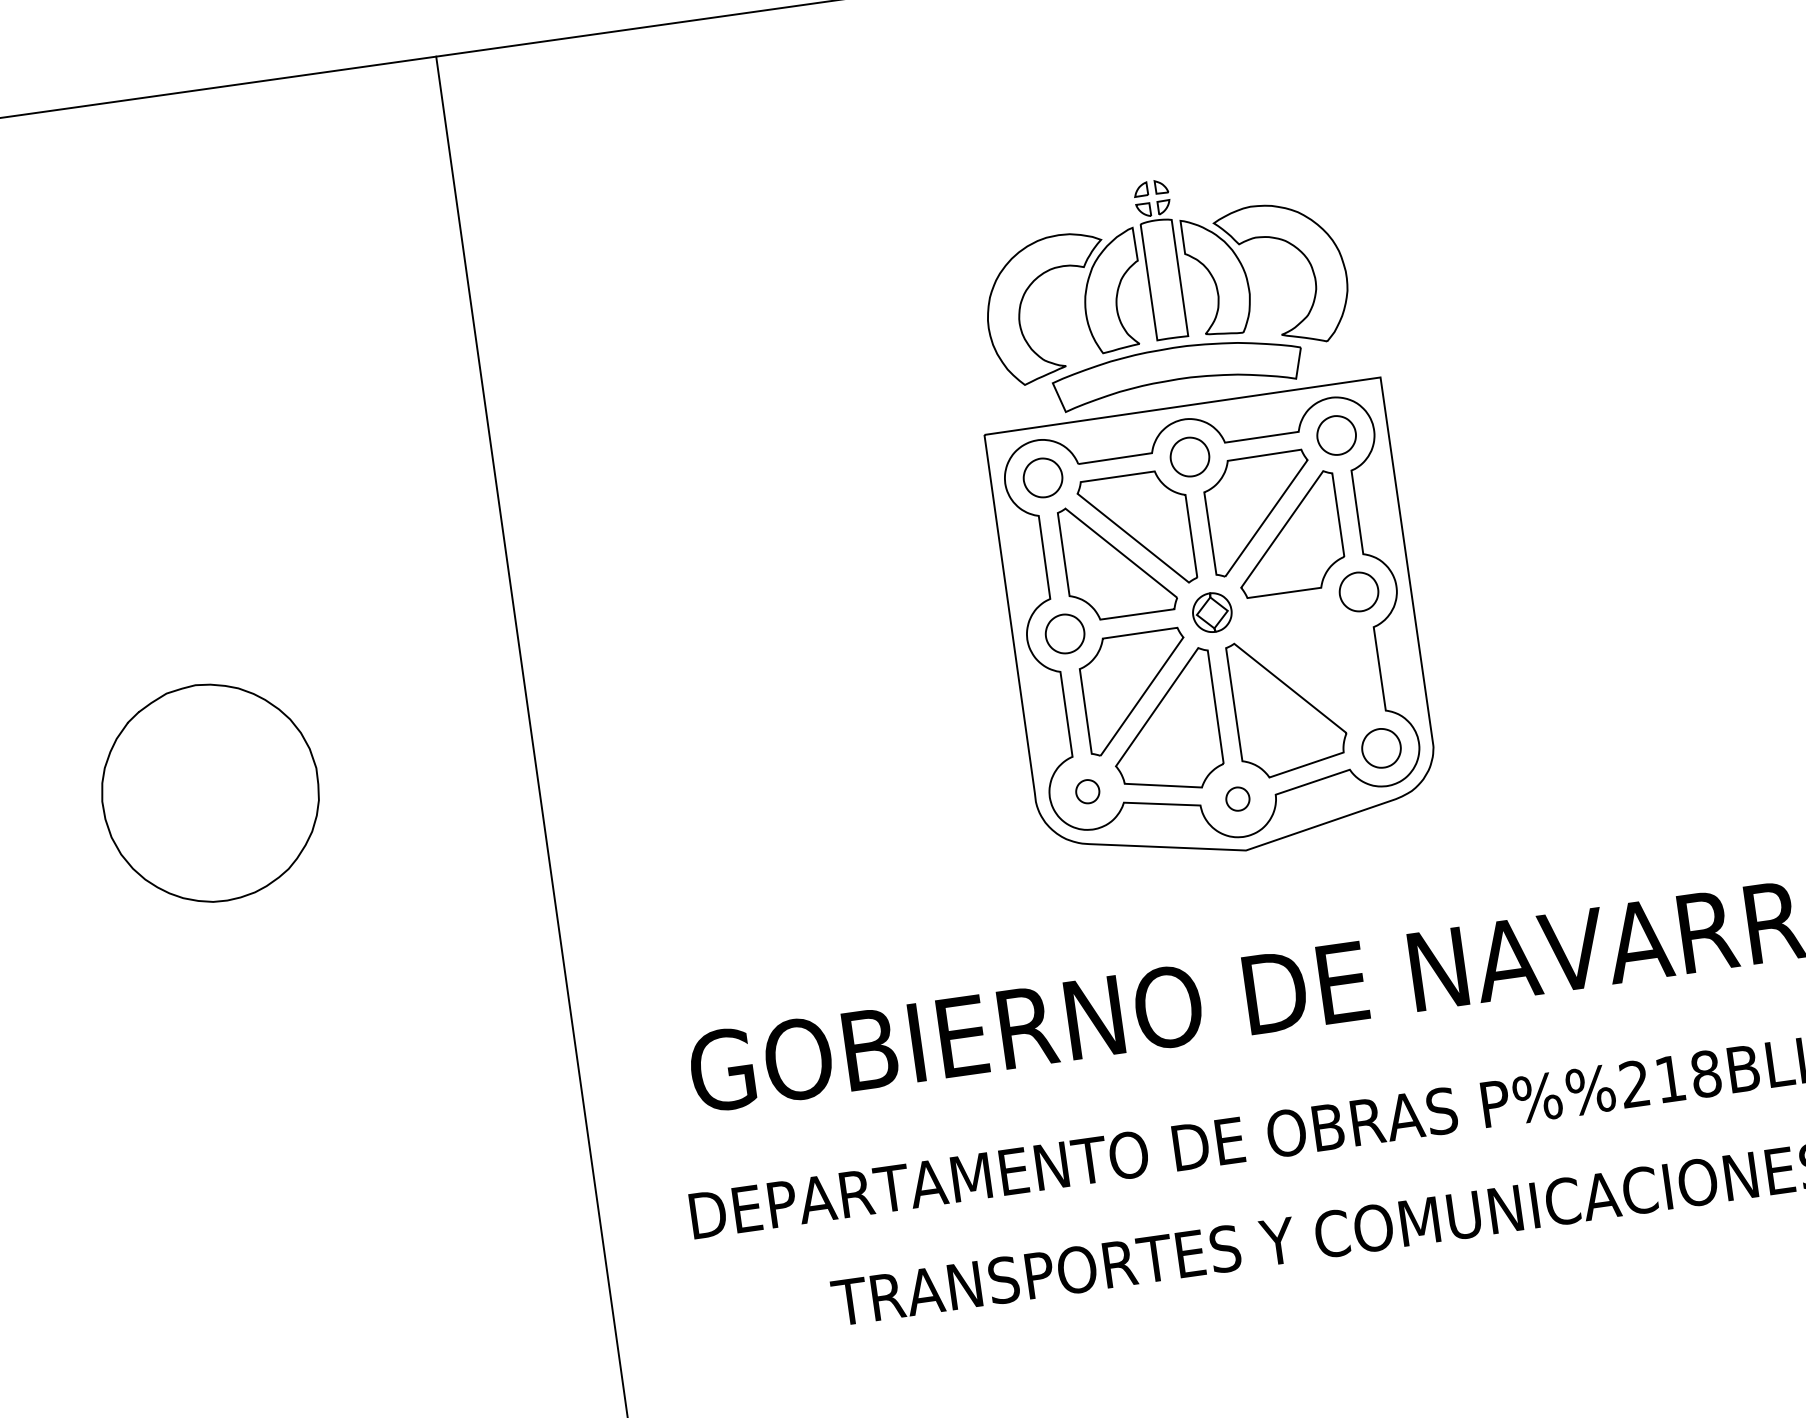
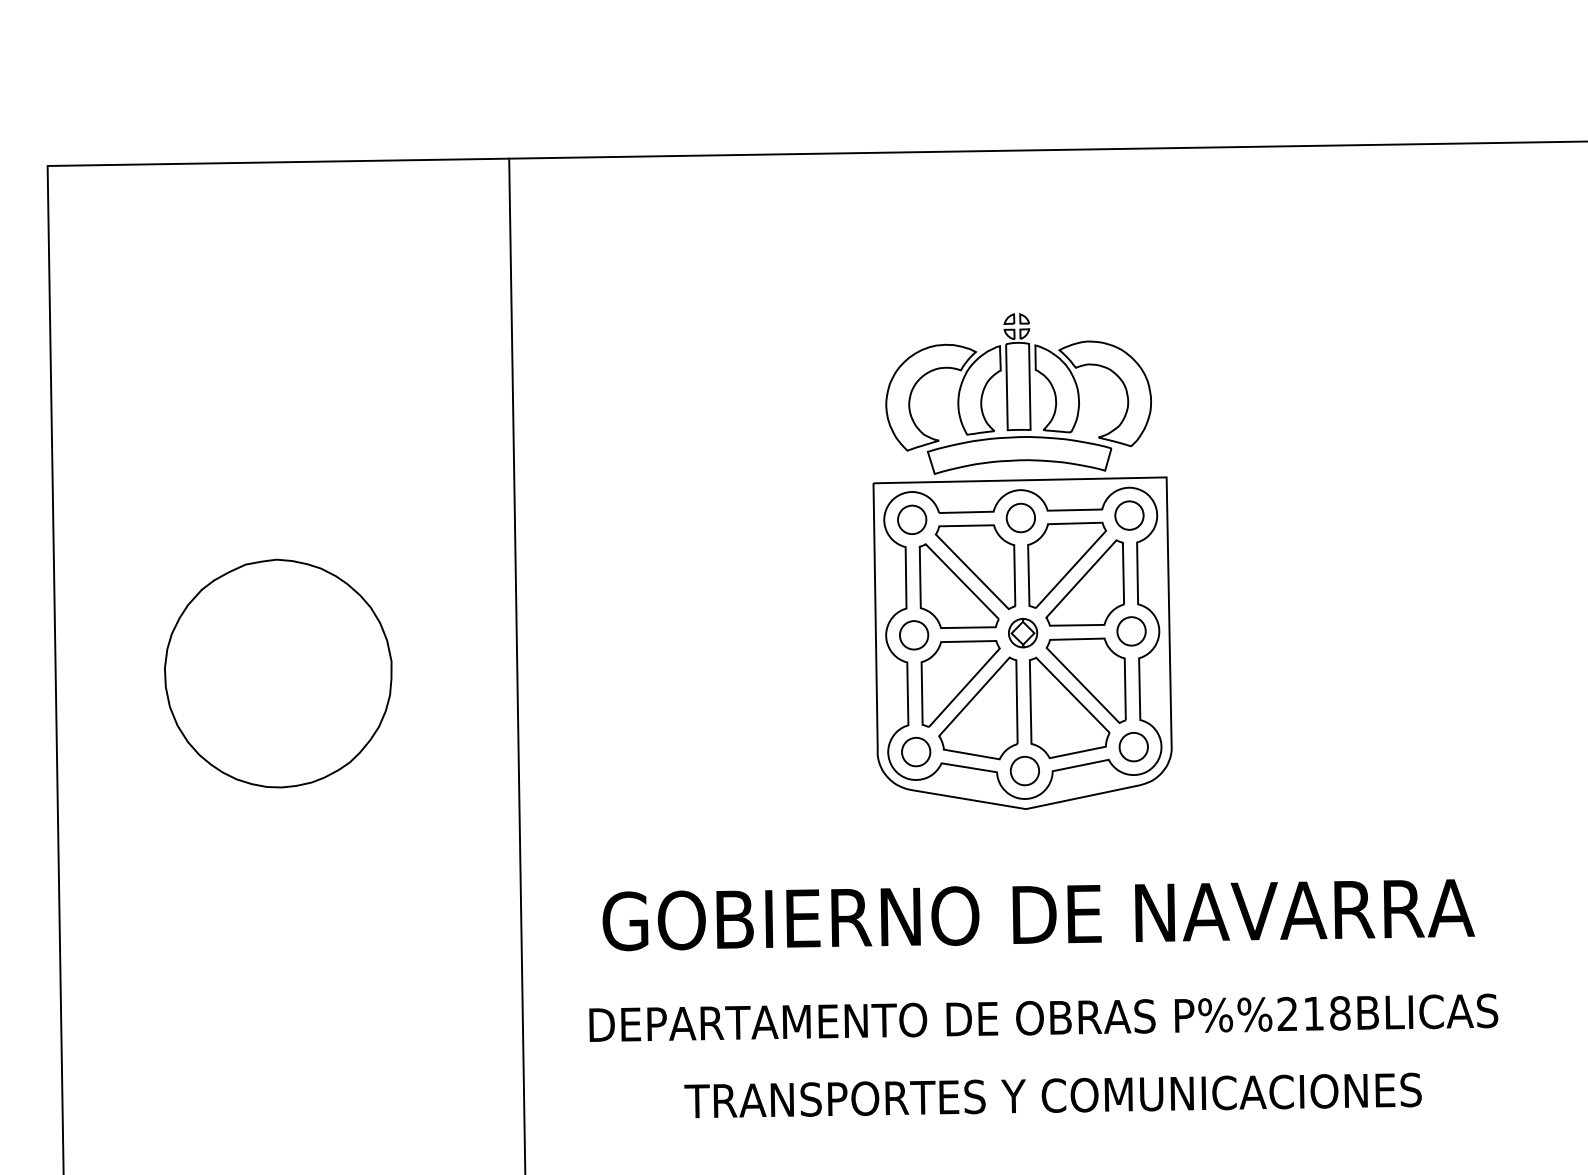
part: (1304, 666) -> (1085, 680), added
part: (1087, 790) -> (916, 751), size x1.67
part: (210, 792) -> (278, 673), size x1.43
part: (1237, 798) -> (1024, 770), size x1.67

